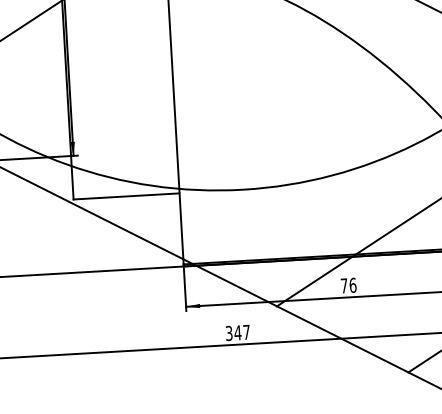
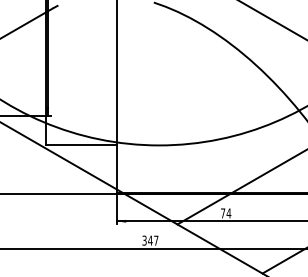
text: (352, 285) -> (228, 213), 76 -> 74

